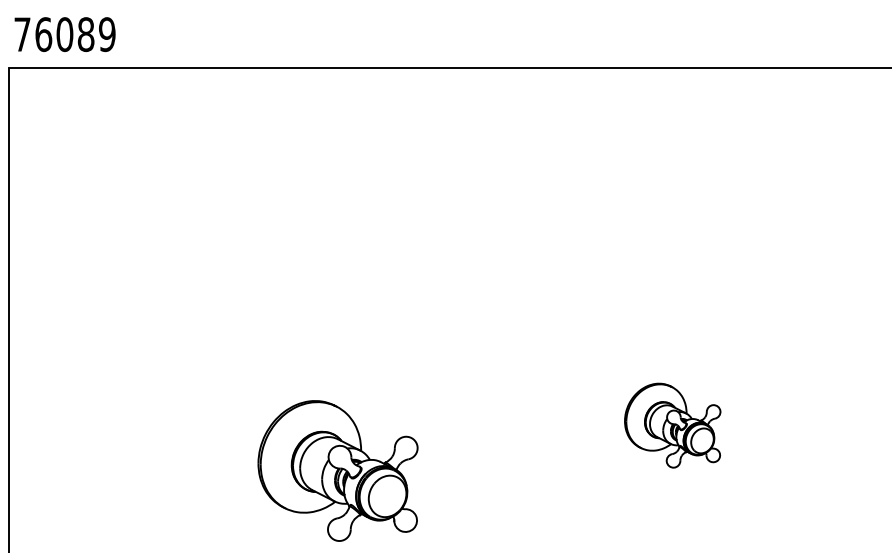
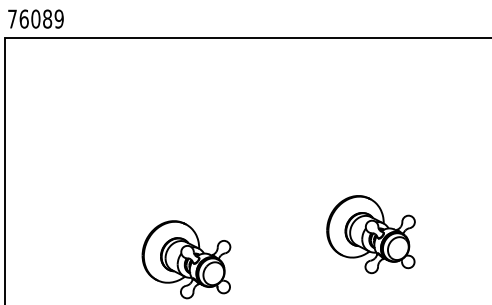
part: (671, 425) -> (370, 234), size x1.67

